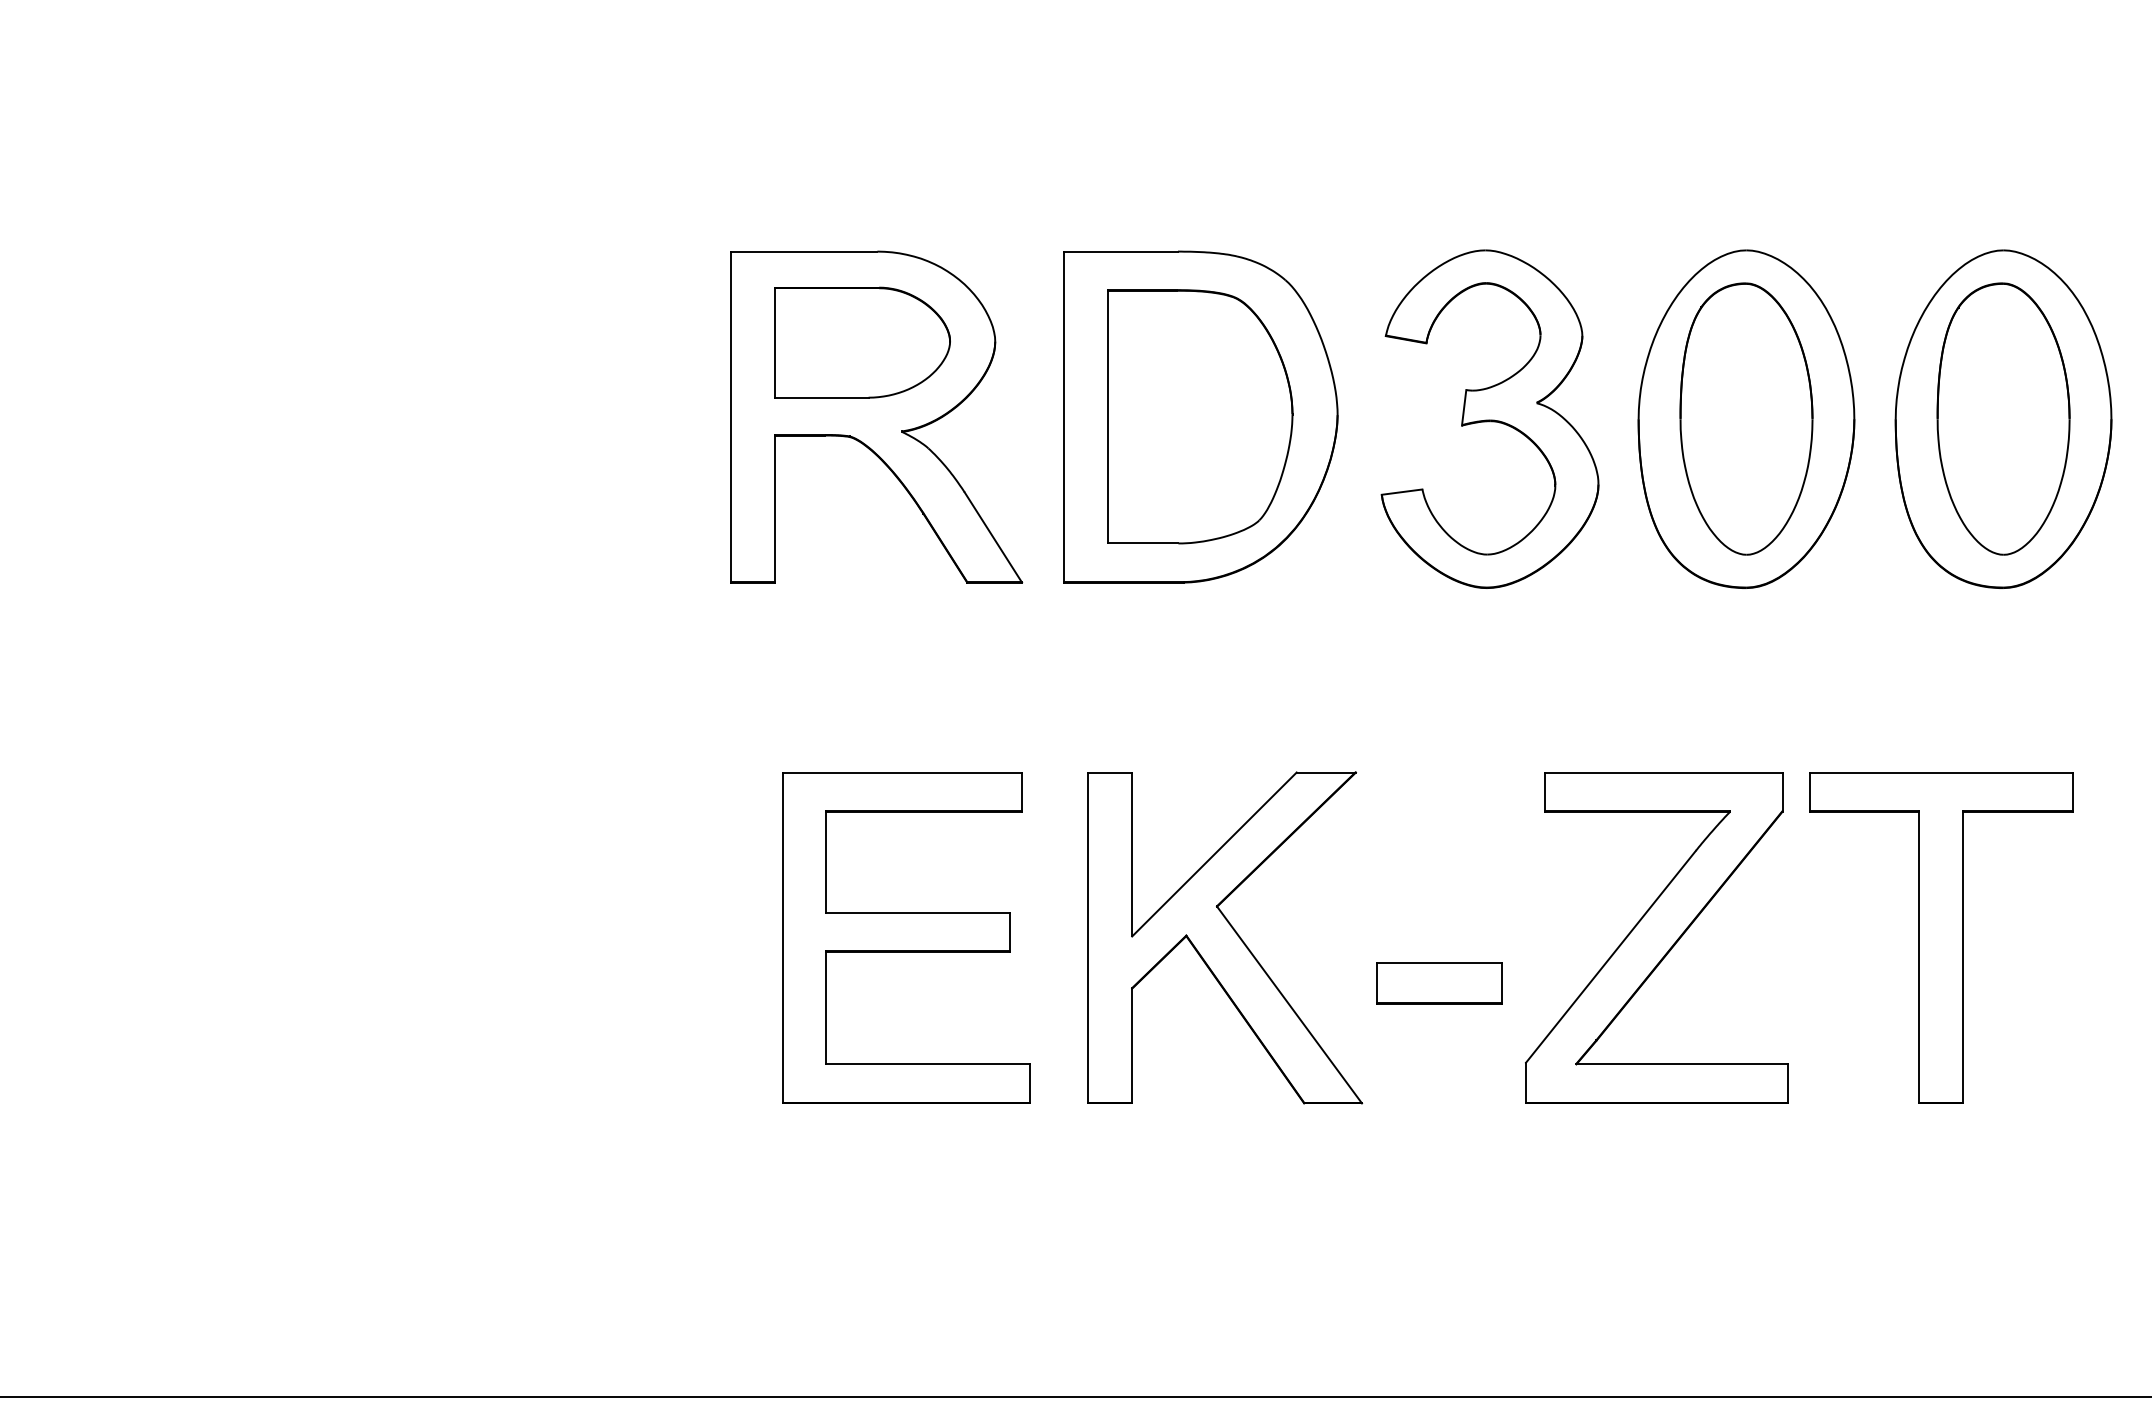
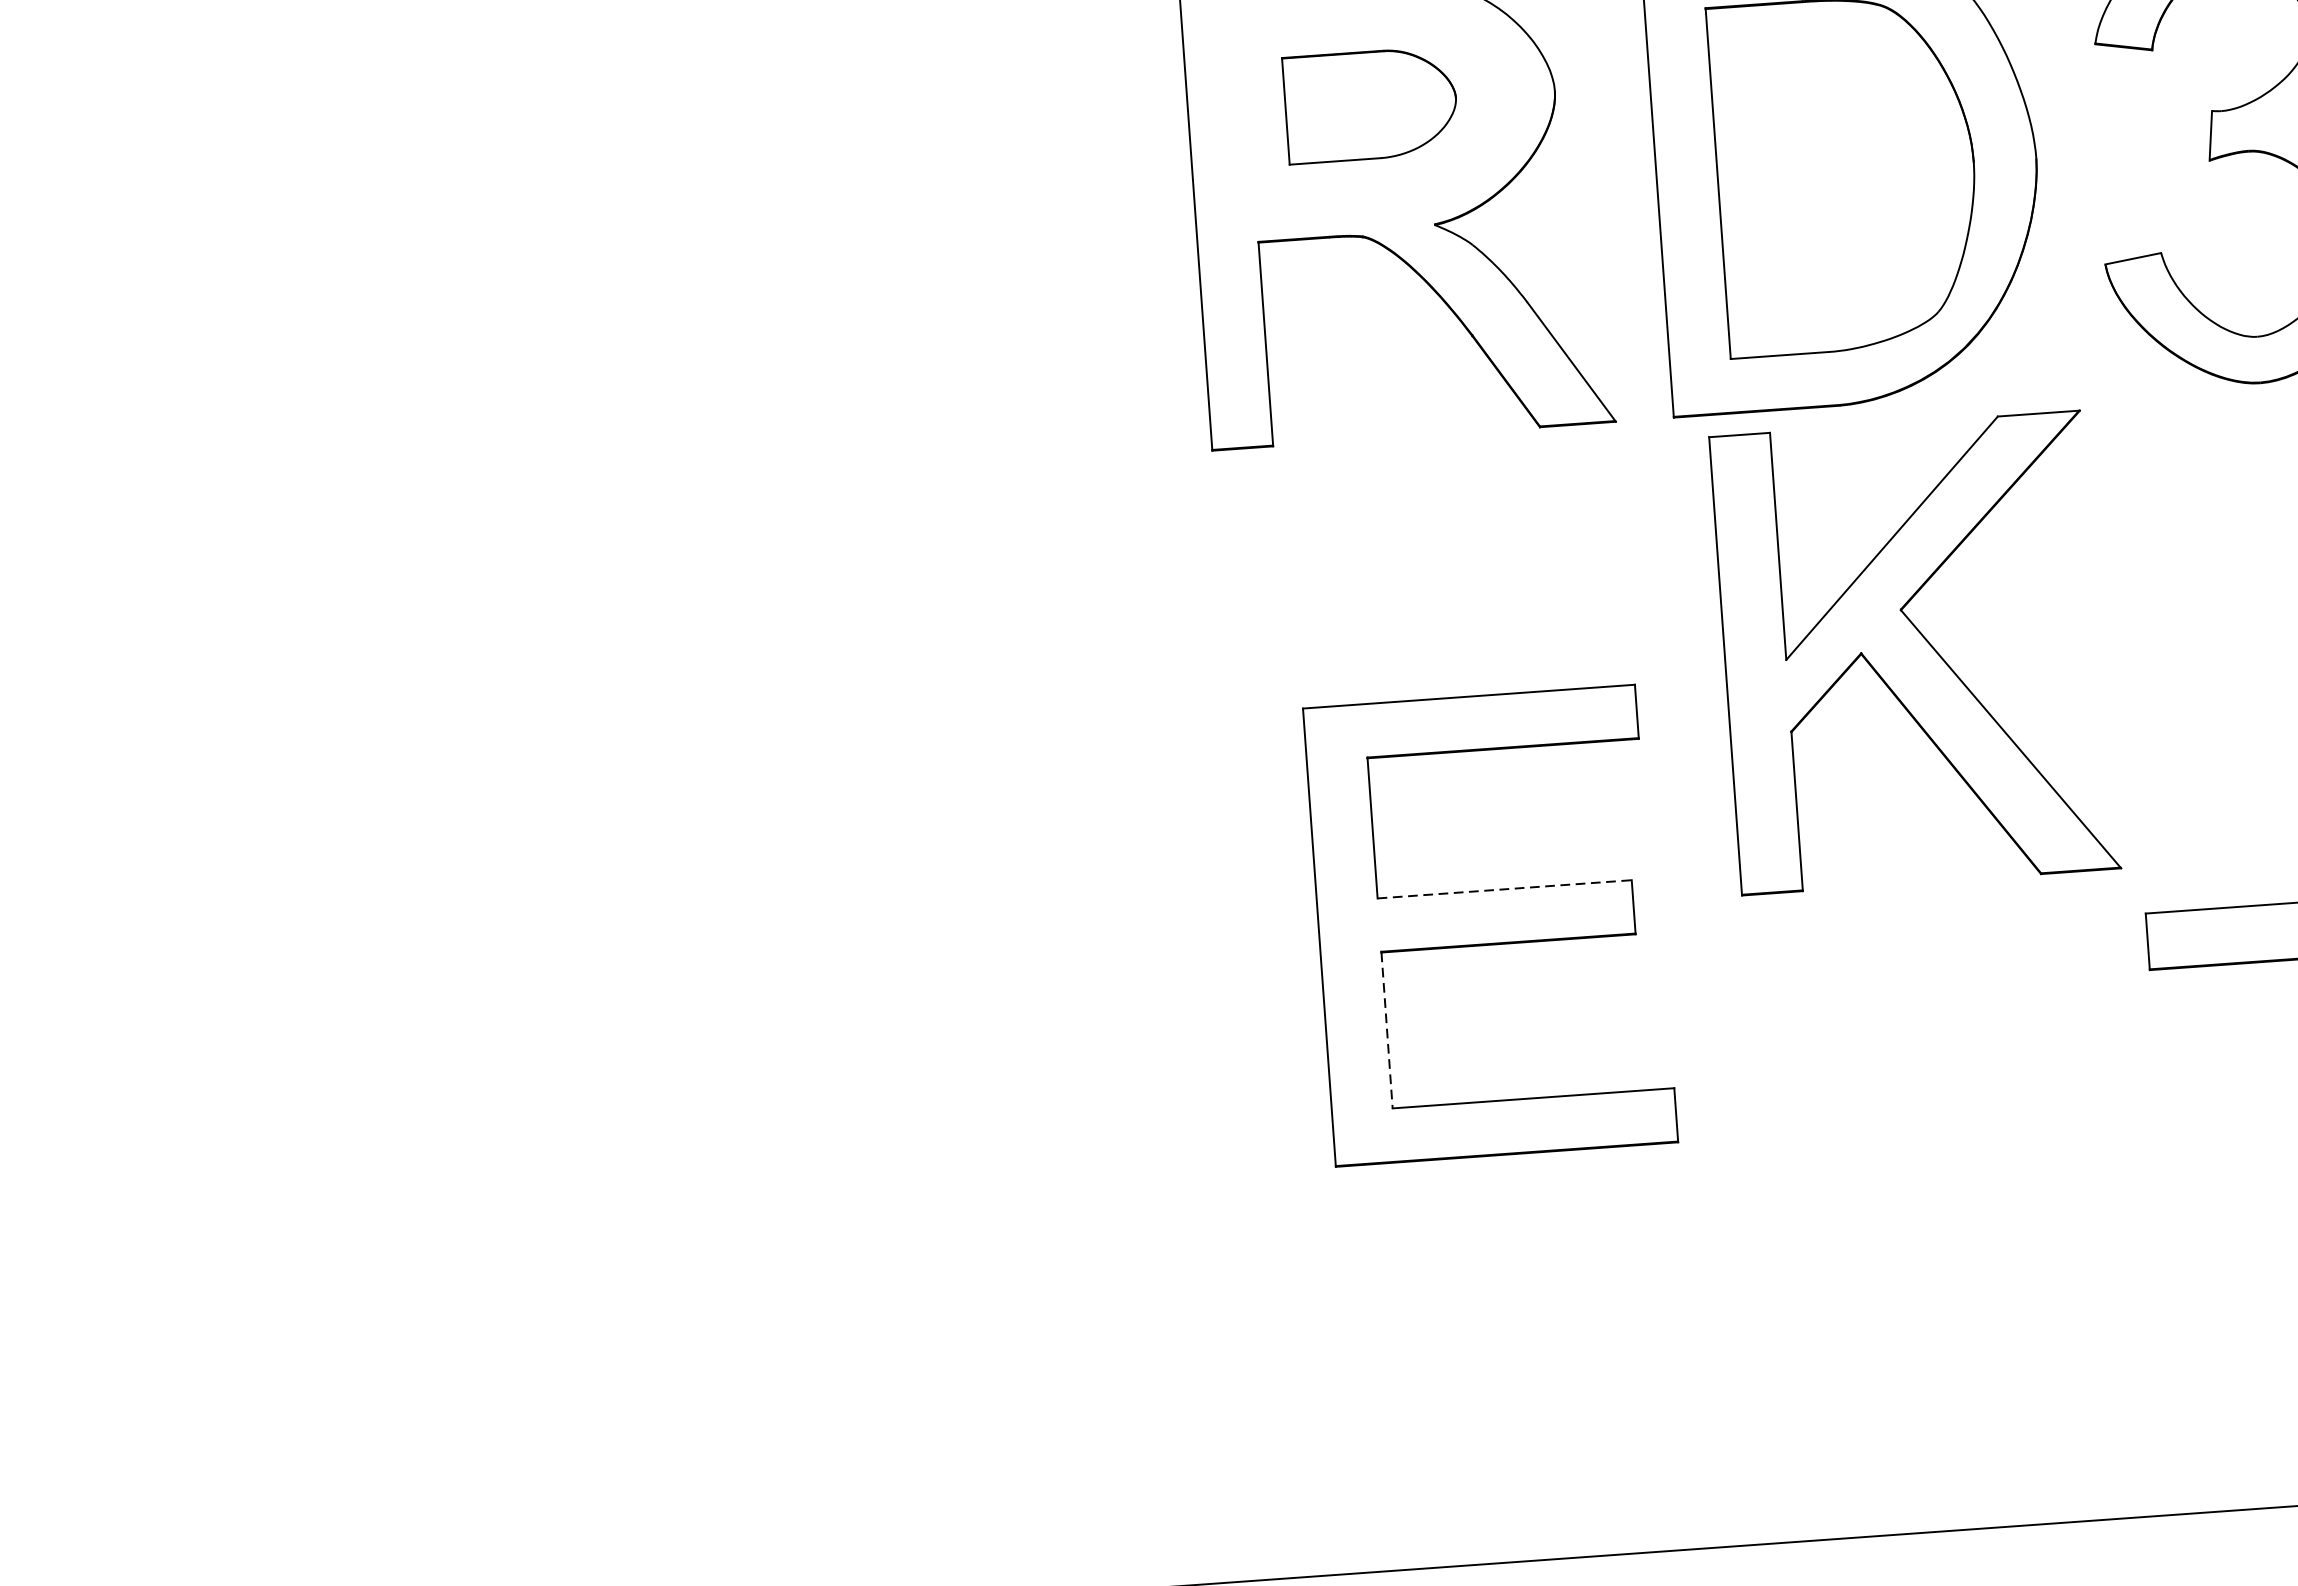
part: (862, 342) -> (1371, 105), size x0.7
line: (918, 912) -> (1505, 888), solid -> dashed
part: (1225, 937) -> (1915, 652), moved
line: (826, 1008) -> (1387, 1031), solid -> dashed

